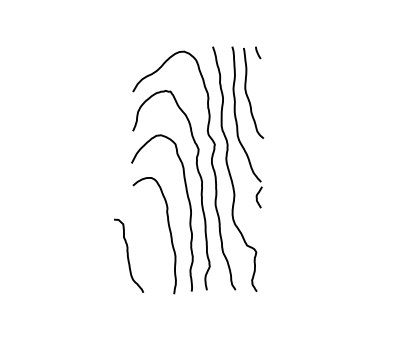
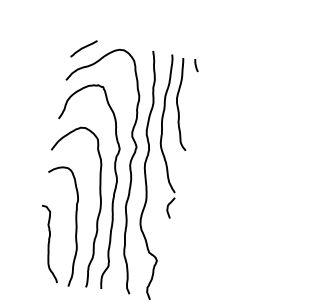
curve: (144, 57) -> (83, 48), added
curve: (128, 255) -> (49, 243), moved

